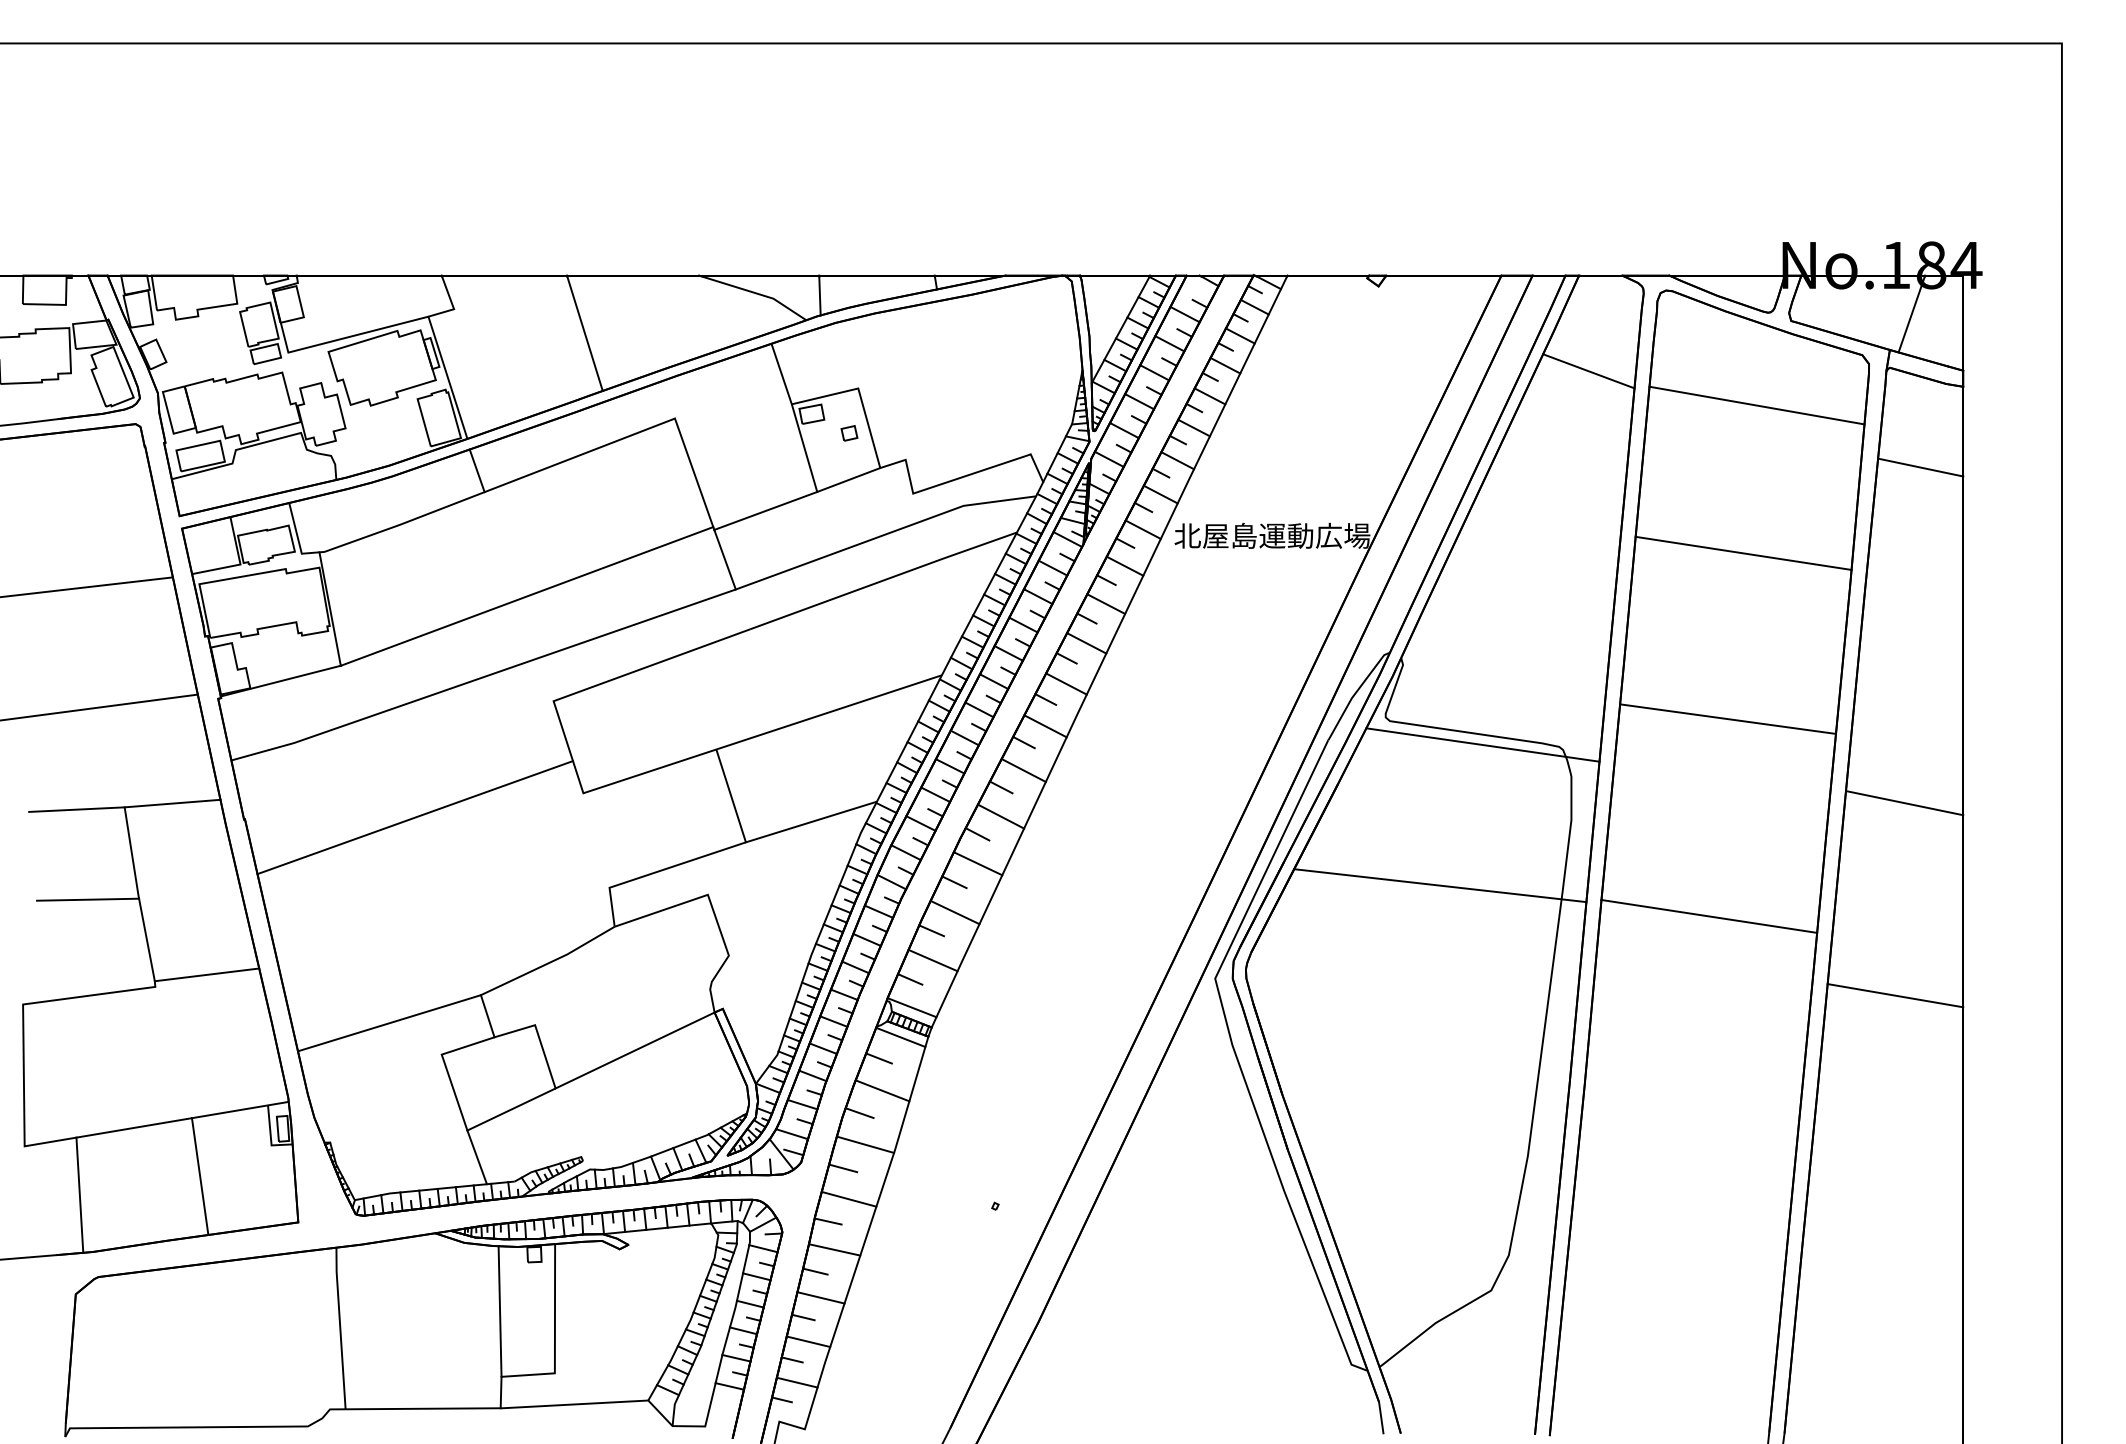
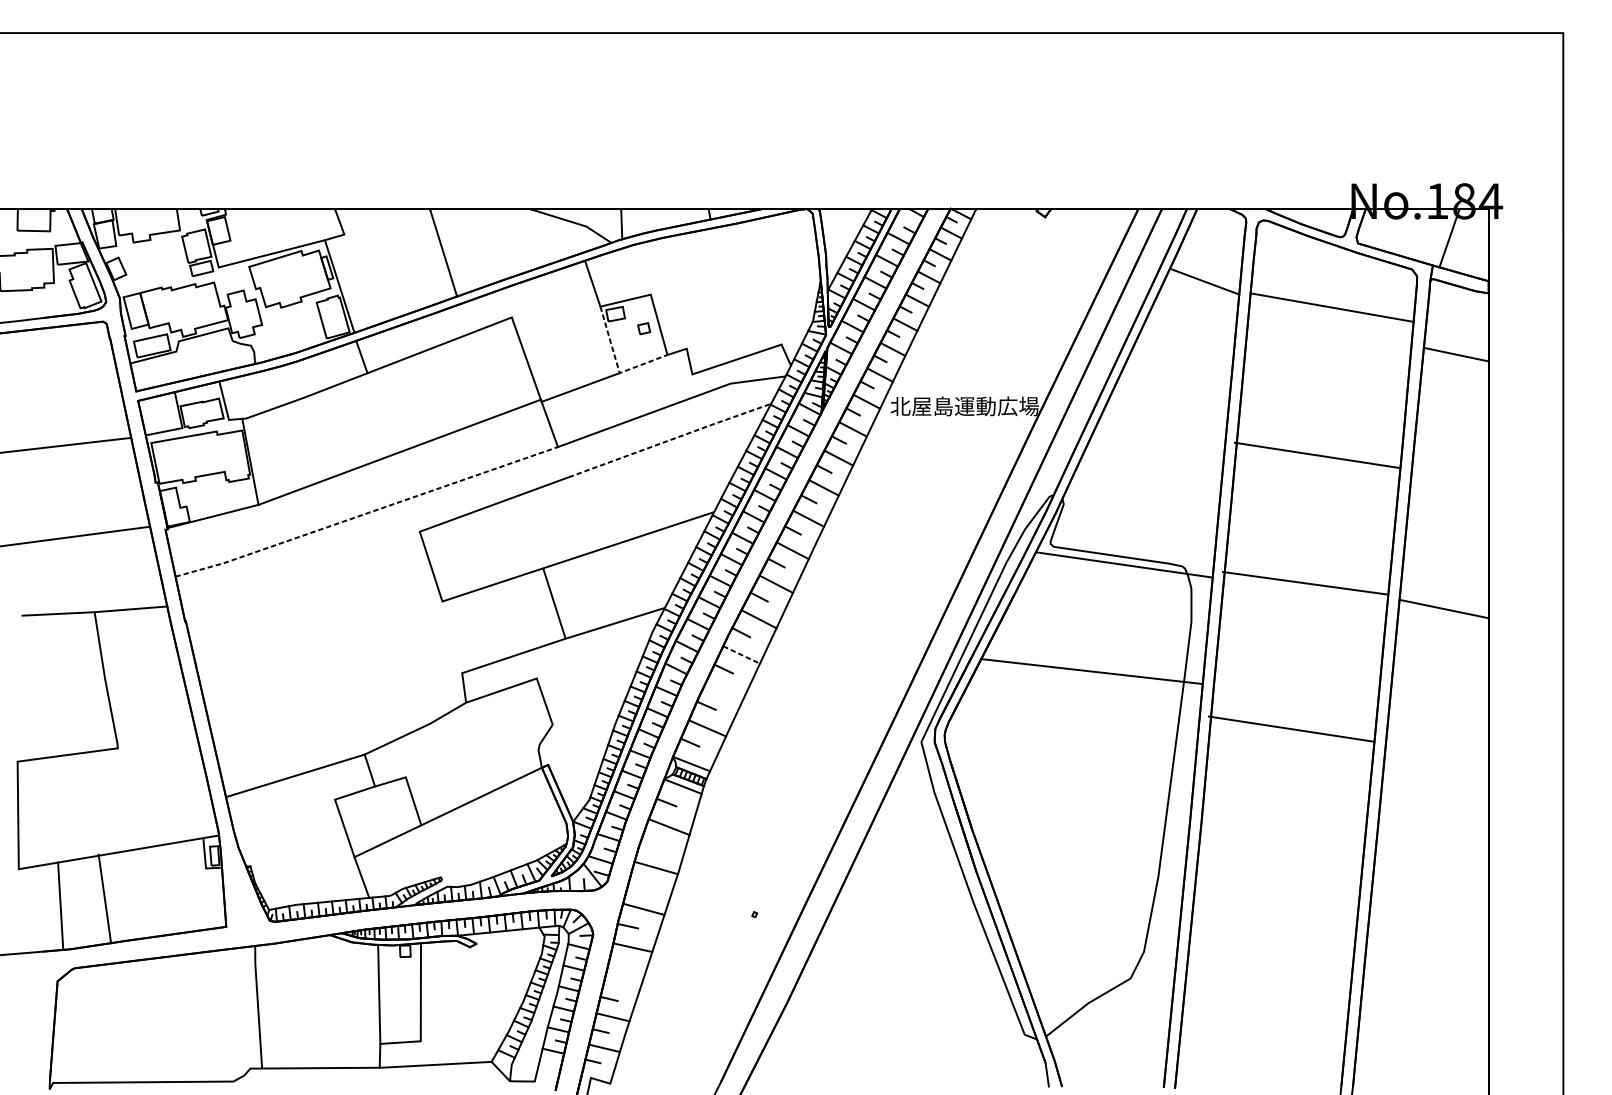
line: (814, 481) -> (617, 365), solid -> dashed
line: (1743, 552) -> (1316, 454), moved
line: (883, 580) -> (669, 440), solid -> dashed
line: (483, 677) -> (366, 513), solid -> dashed
line: (1727, 718) -> (1304, 582), moved
line: (414, 817) -> (314, 619), removed
line: (978, 863) -> (741, 654), solid -> dashed
line: (88, 899) -> (67, 682), removed
line: (954, 912) -> (723, 691), removed
line: (1709, 915) -> (1290, 728), moved
line: (206, 974) -> (156, 738), removed
line: (1895, 995) -> (1437, 754), removed
line: (859, 1113) -> (651, 844), removed
line: (843, 1168) -> (639, 885), removed
line: (199, 1176) -> (104, 898), moved
line: (815, 1271) -> (618, 964), removed
line: (820, 1297) -> (622, 983), removed

